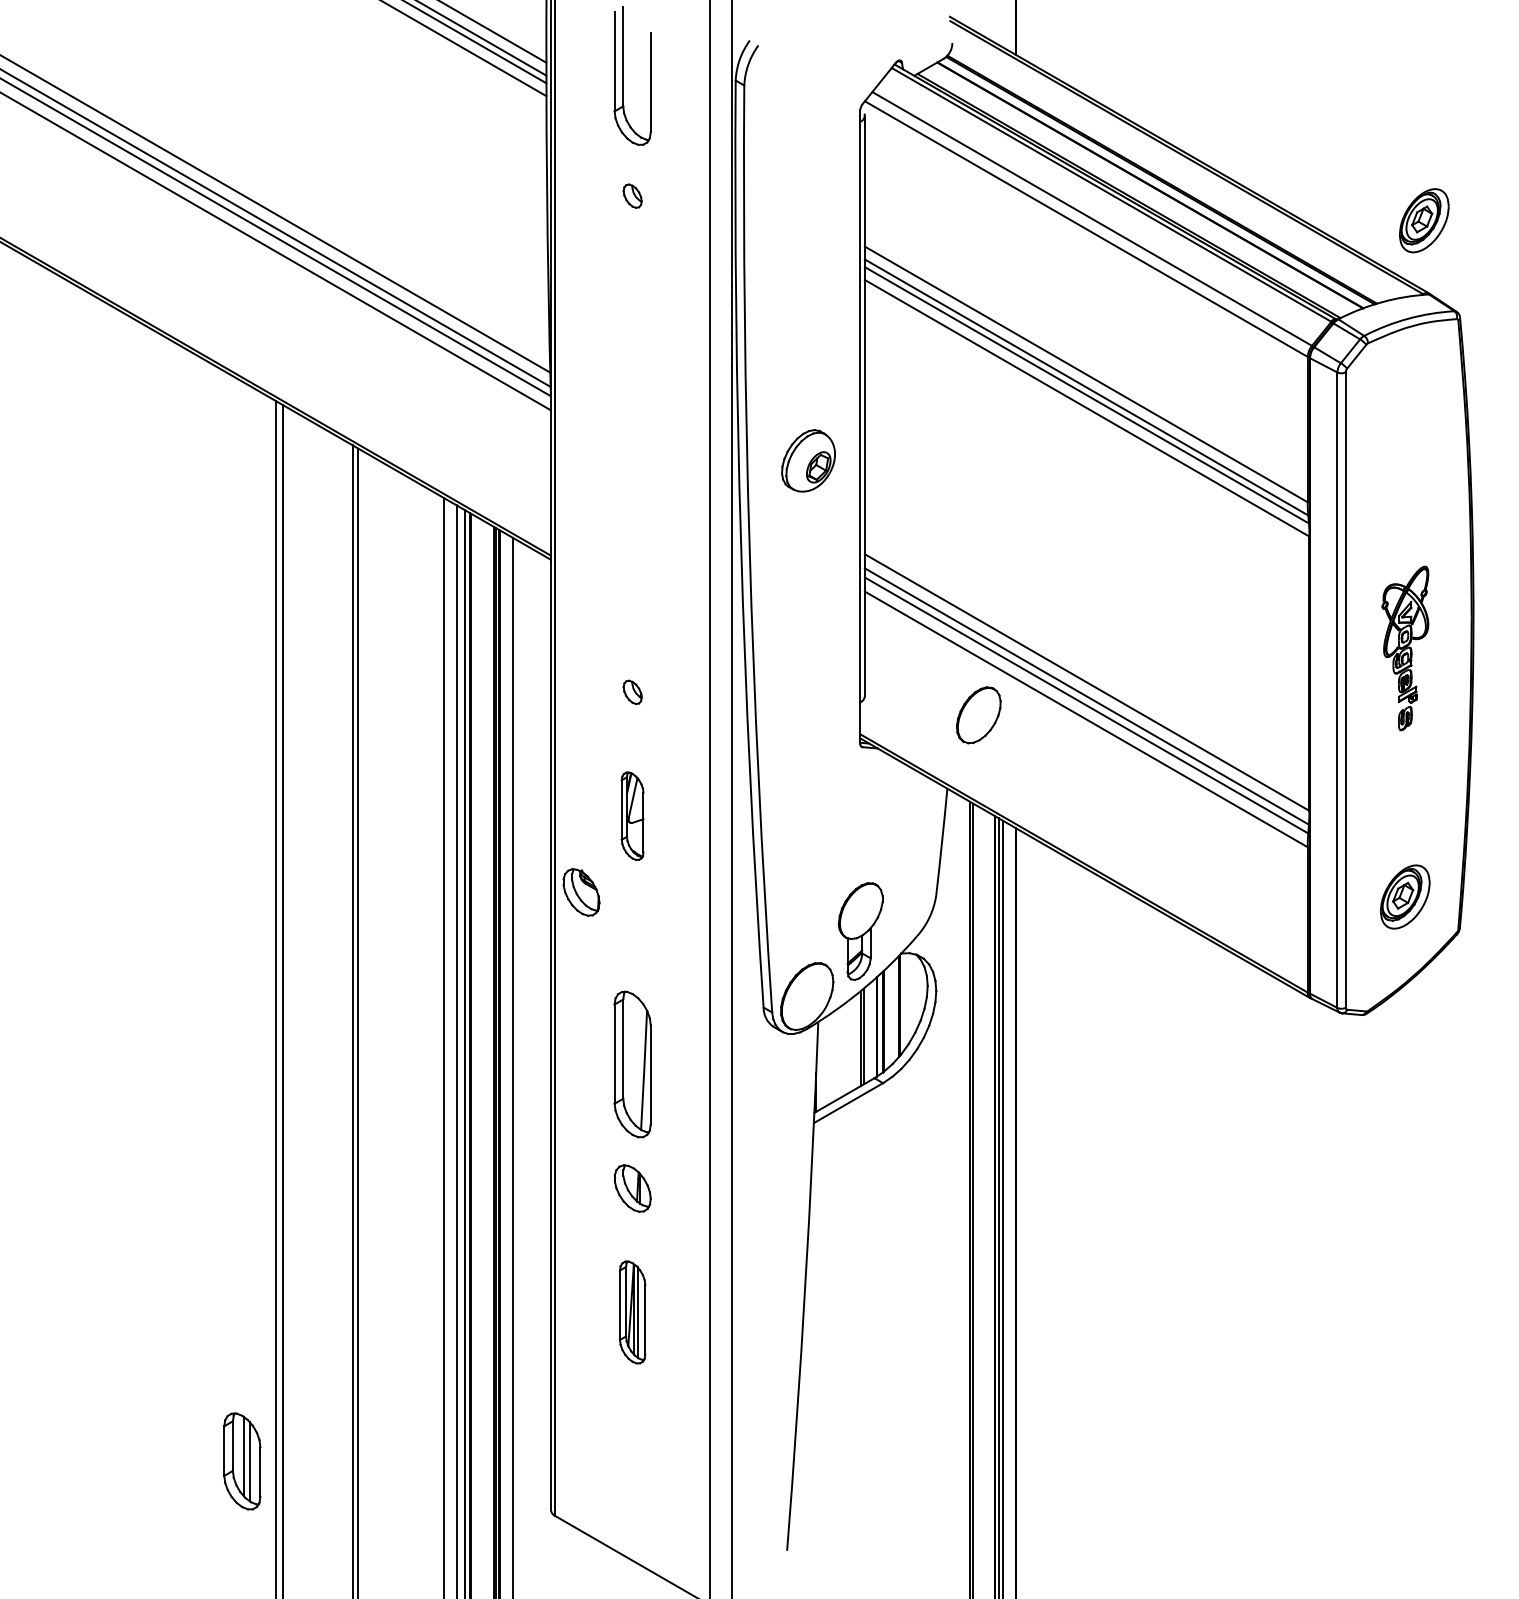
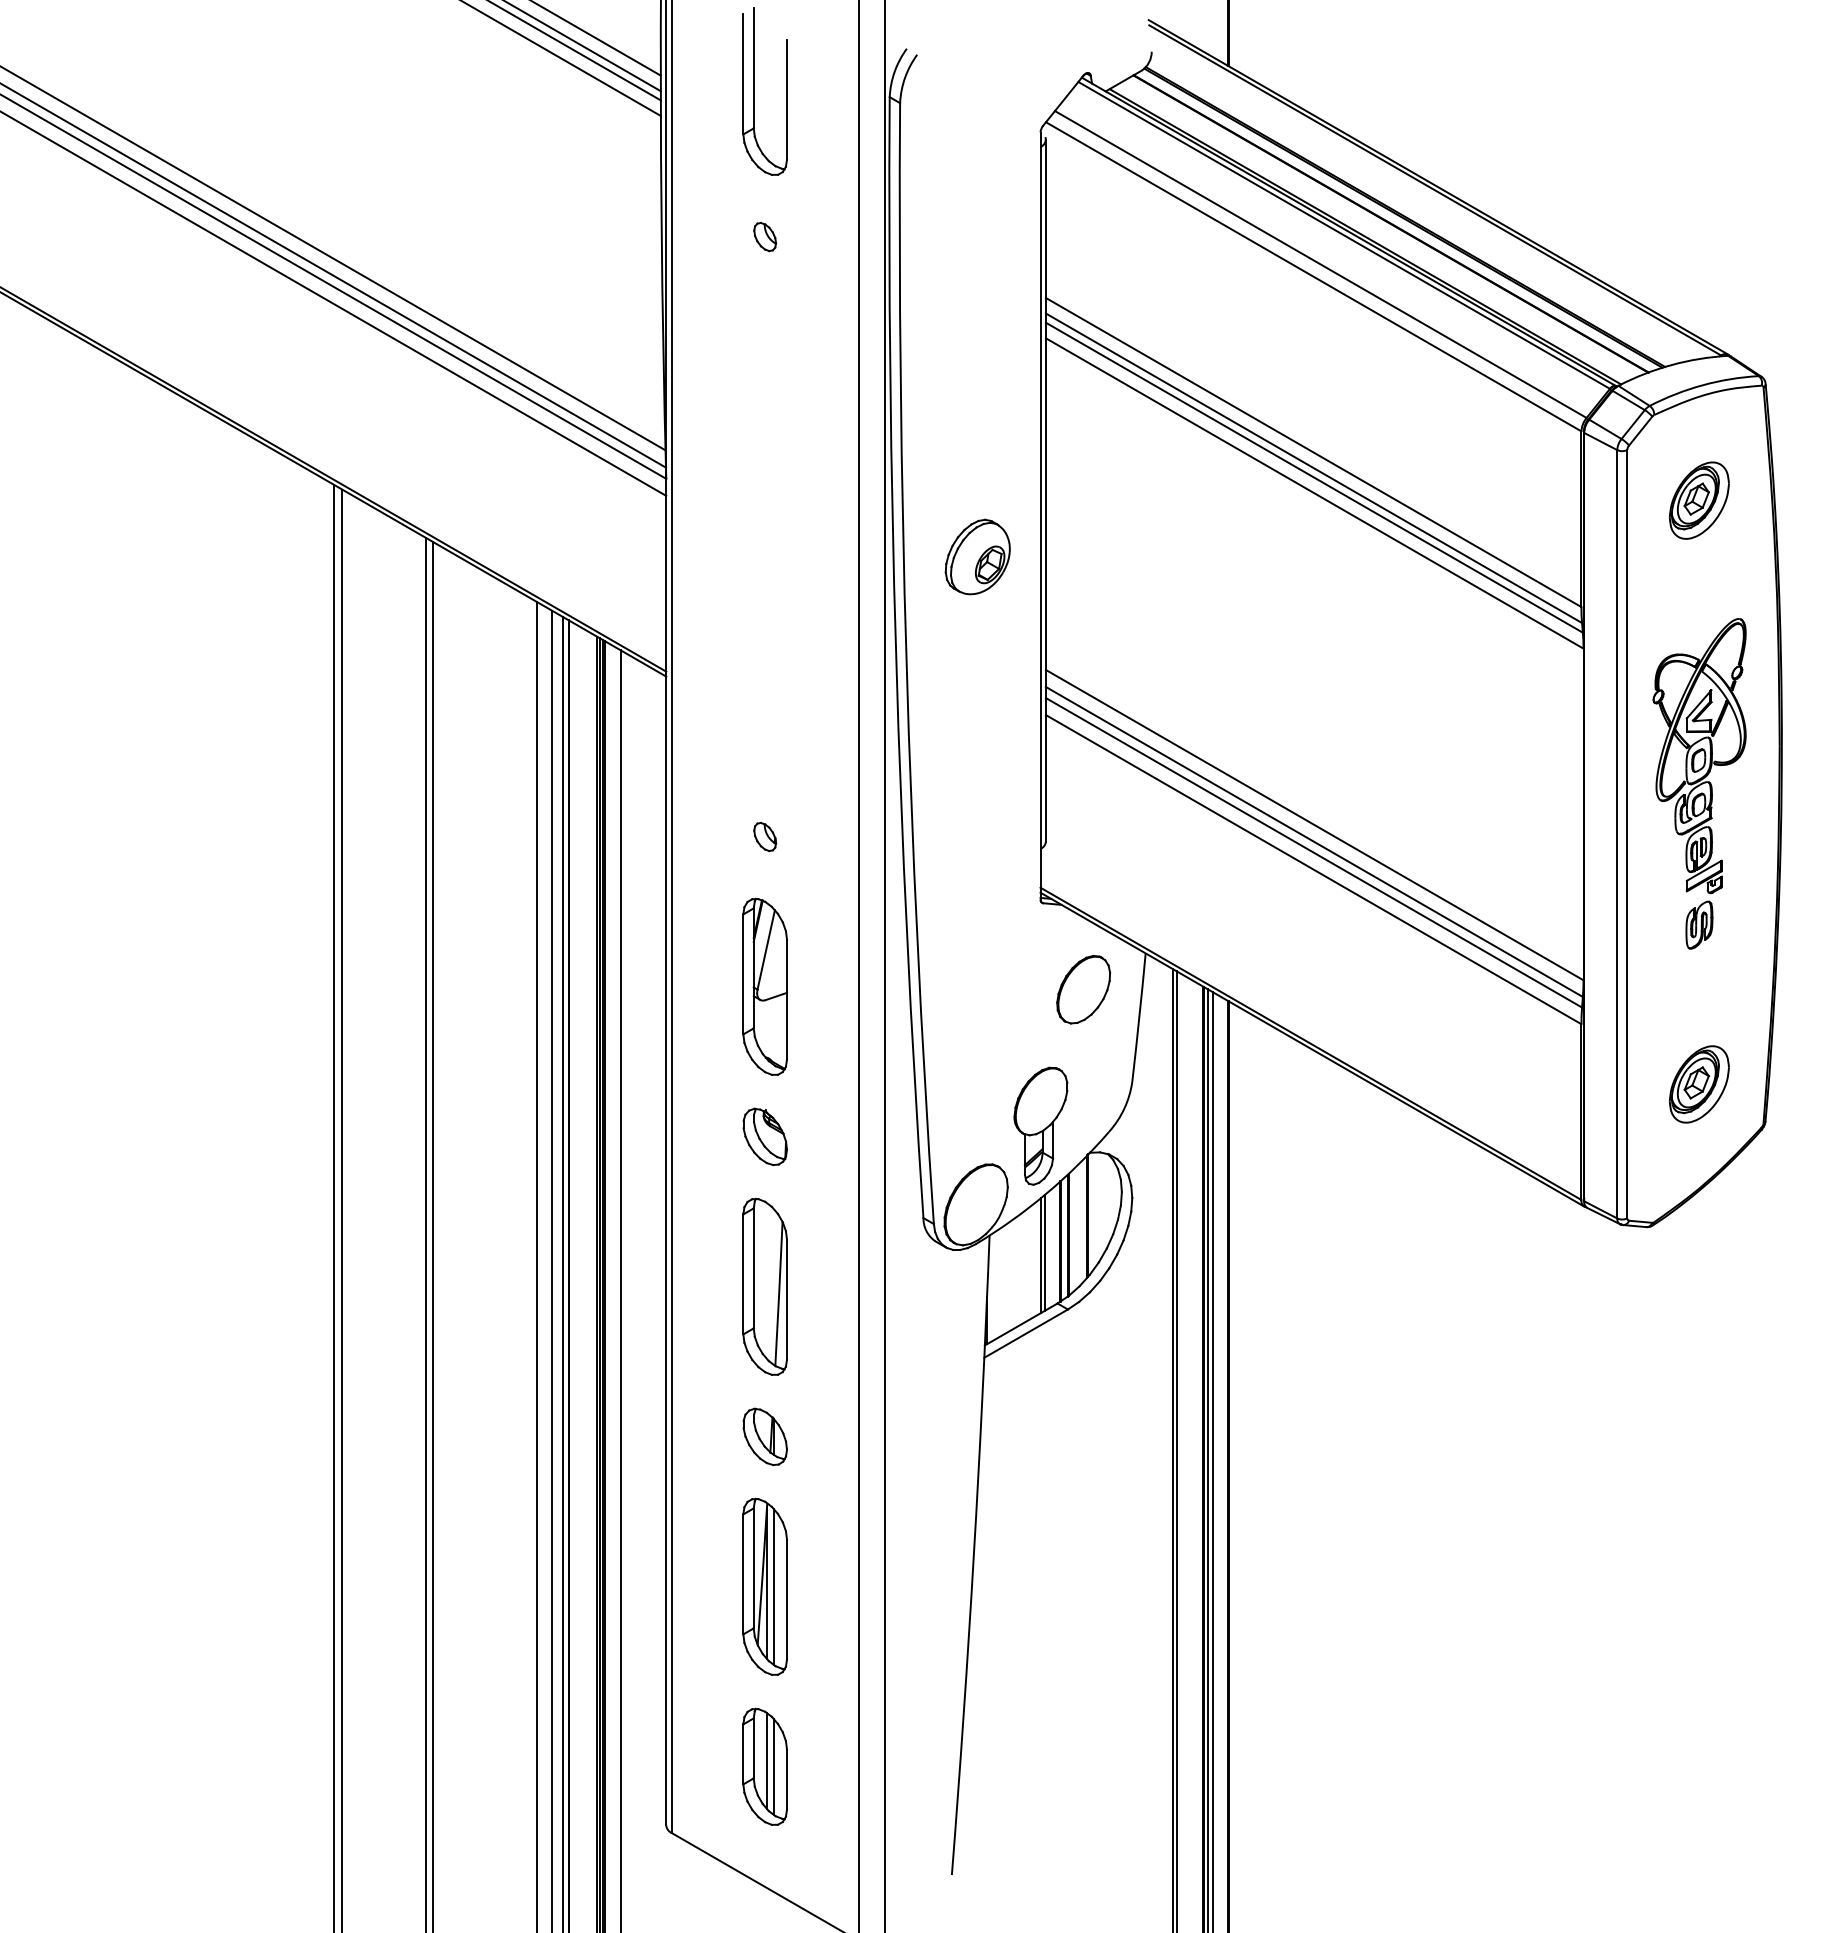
part: (1423, 220) -> (1698, 500), moved
part: (1405, 648) -> (1699, 783), size x1.67
part: (978, 715) -> (1083, 989), moved
part: (632, 816) -> (764, 986), size x1.67
part: (580, 892) -> (764, 1136), moved
part: (632, 1312) -> (764, 1586), size x1.43
part: (241, 1461) -> (764, 1766), moved

